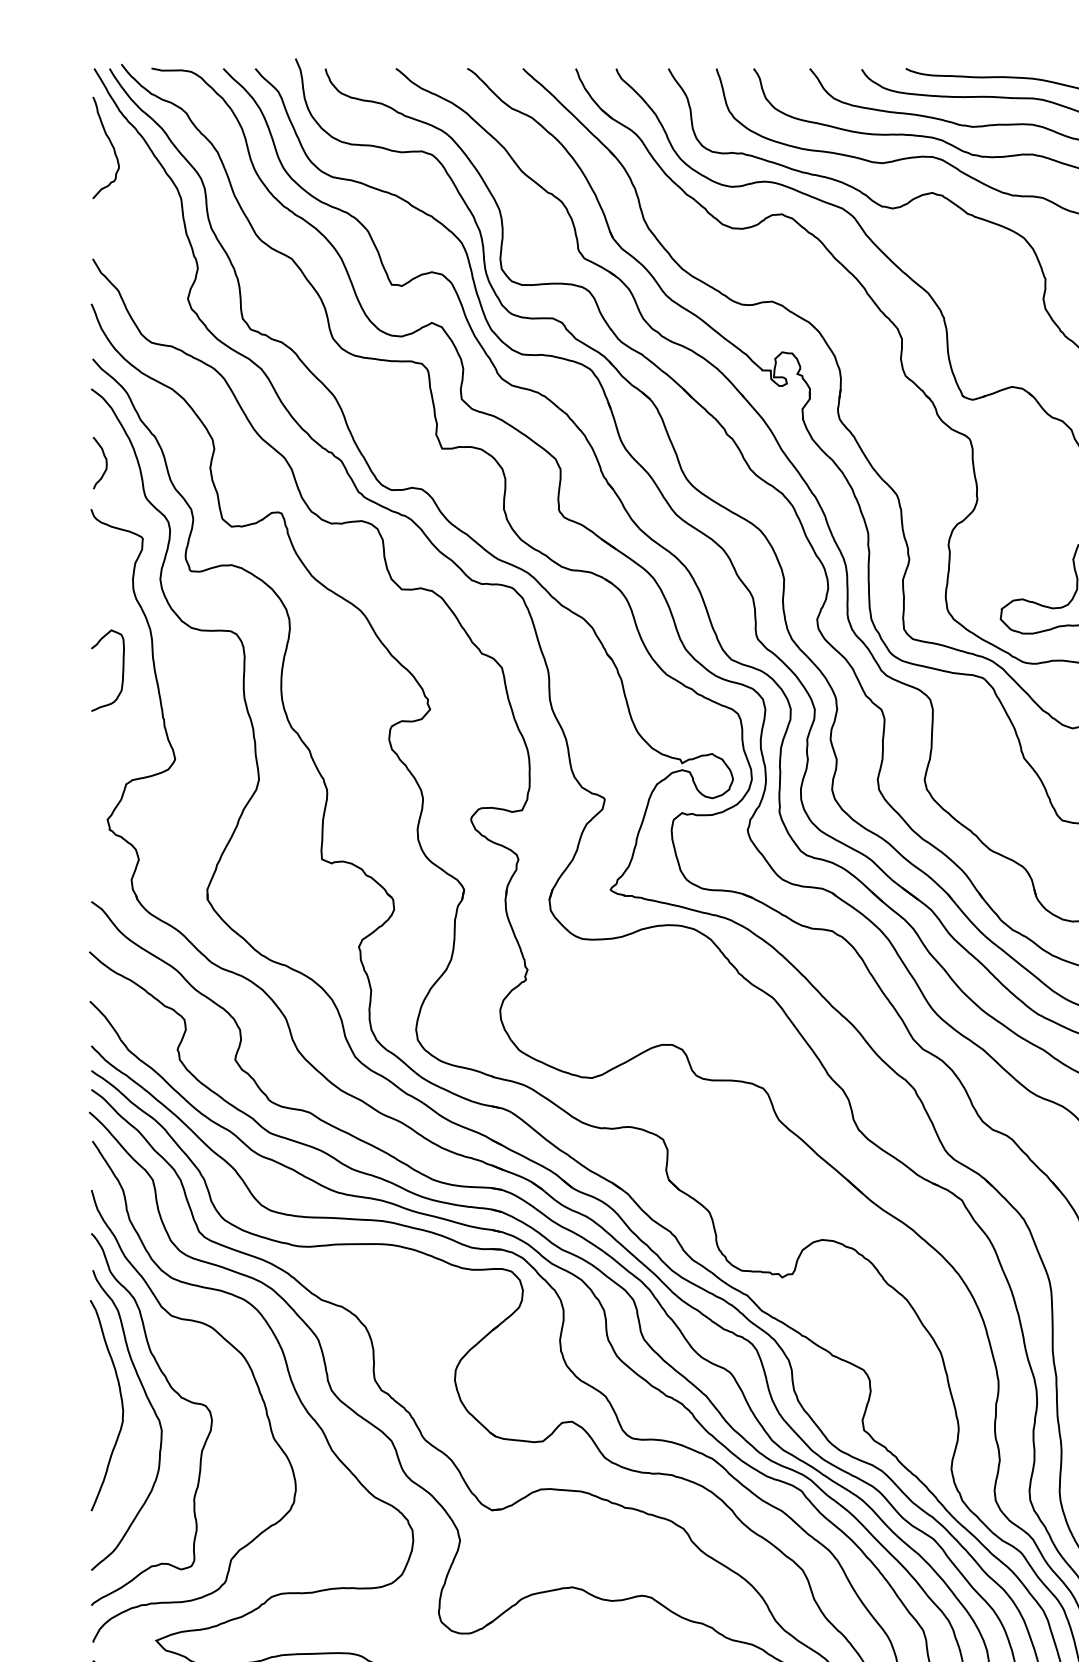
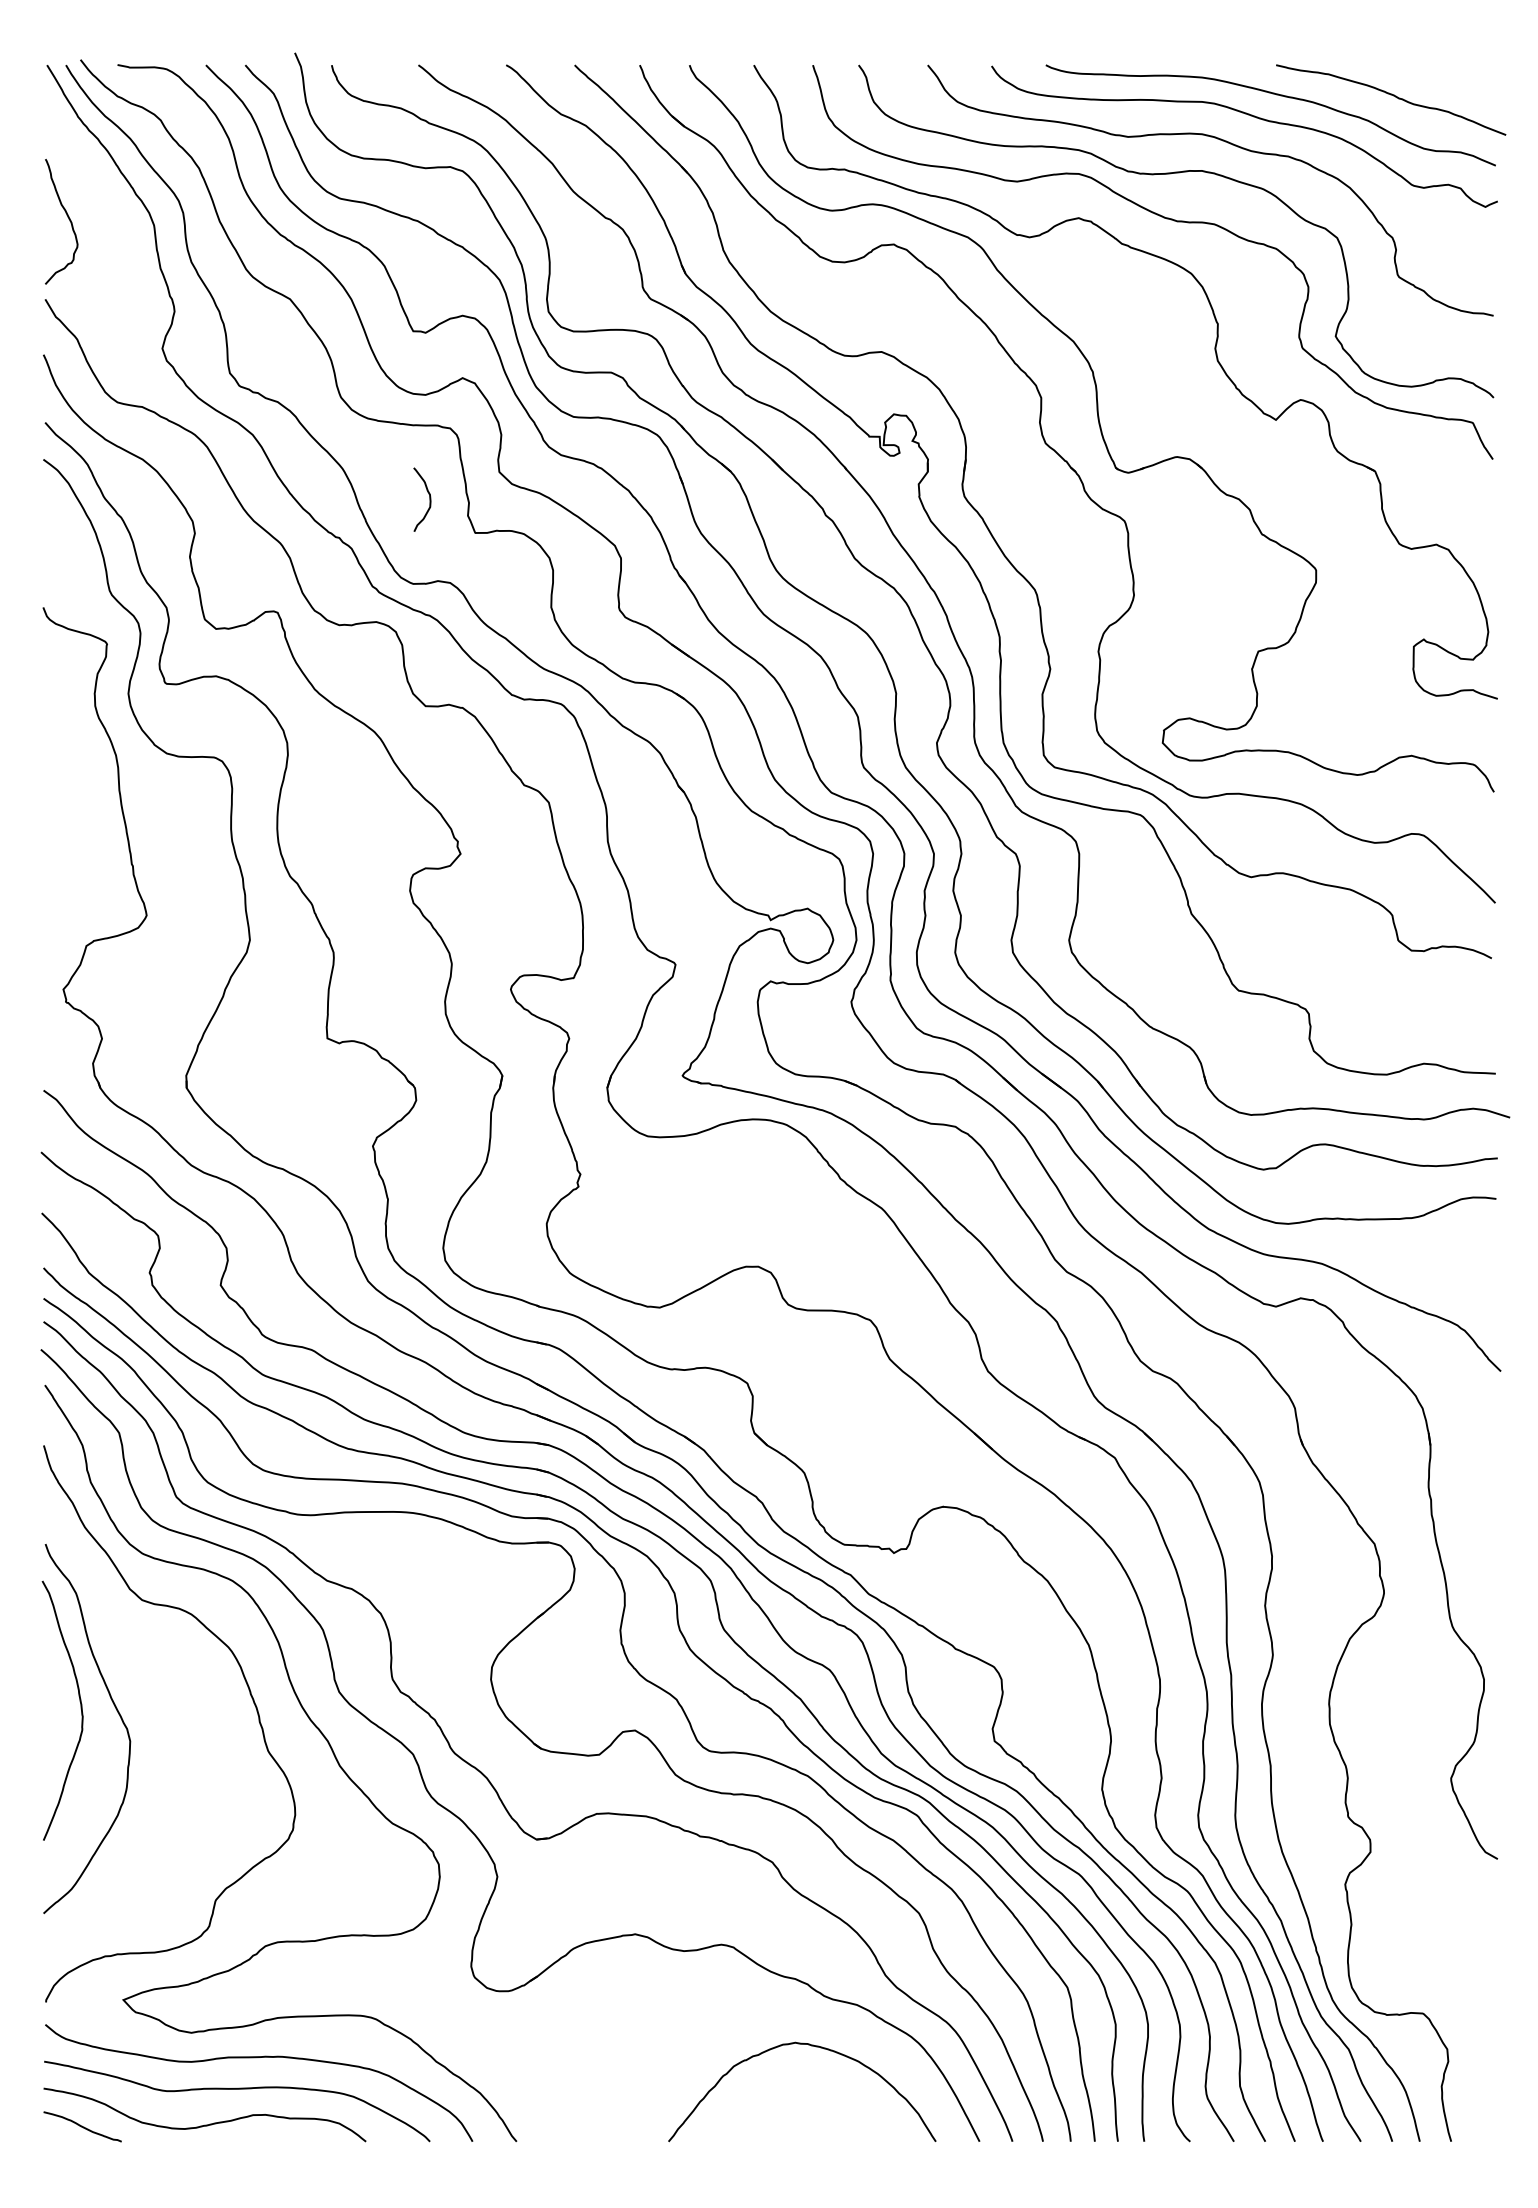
curve: (110, 144) -> (67, 217), moved
curve: (105, 462) -> (429, 499), moved
curve: (122, 671) -> (81, 807), removed
curve: (175, 1392) -> (146, 1694), removed

